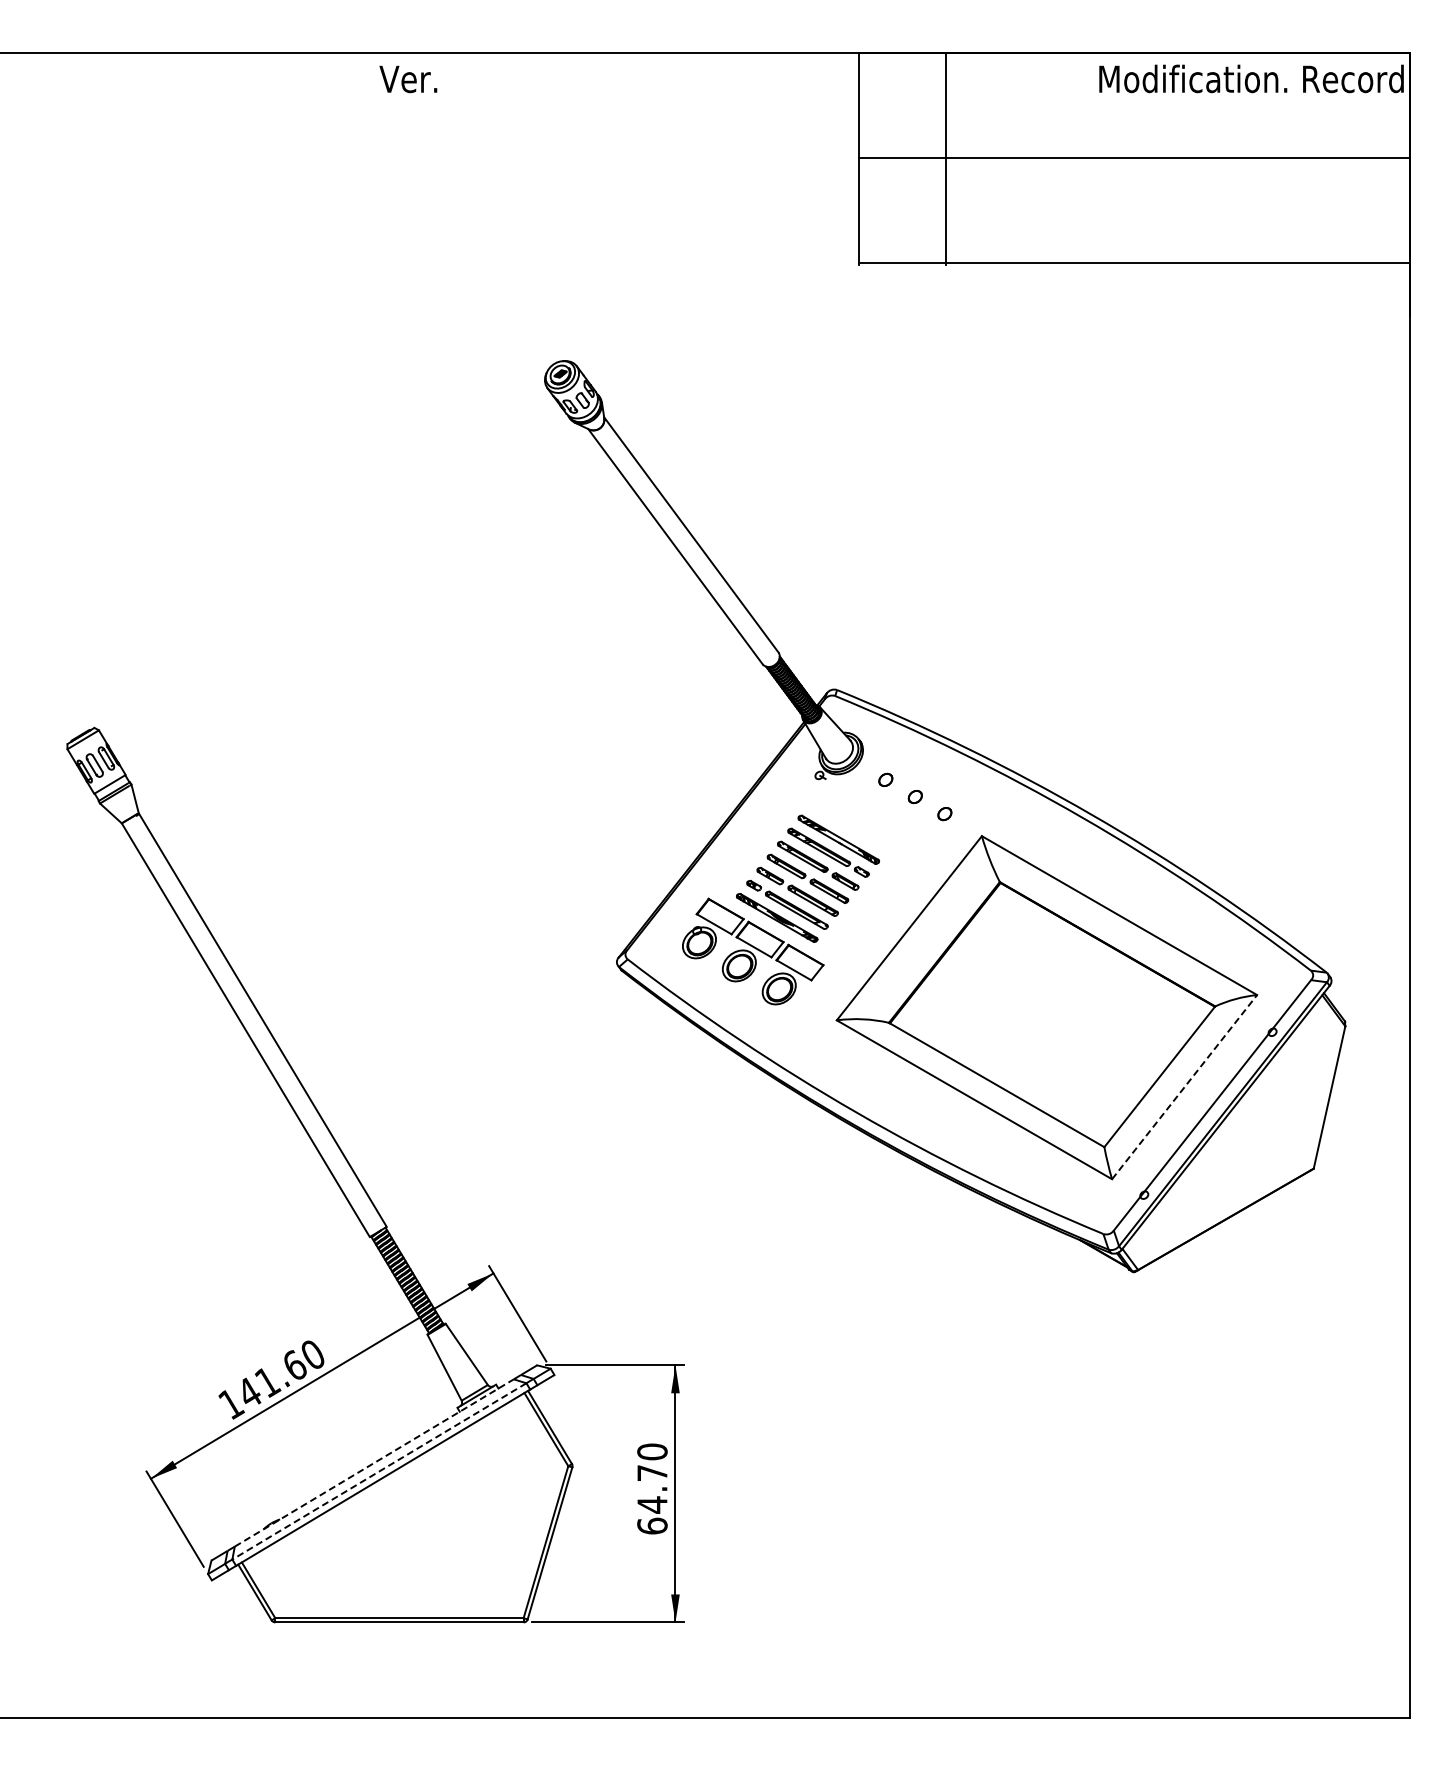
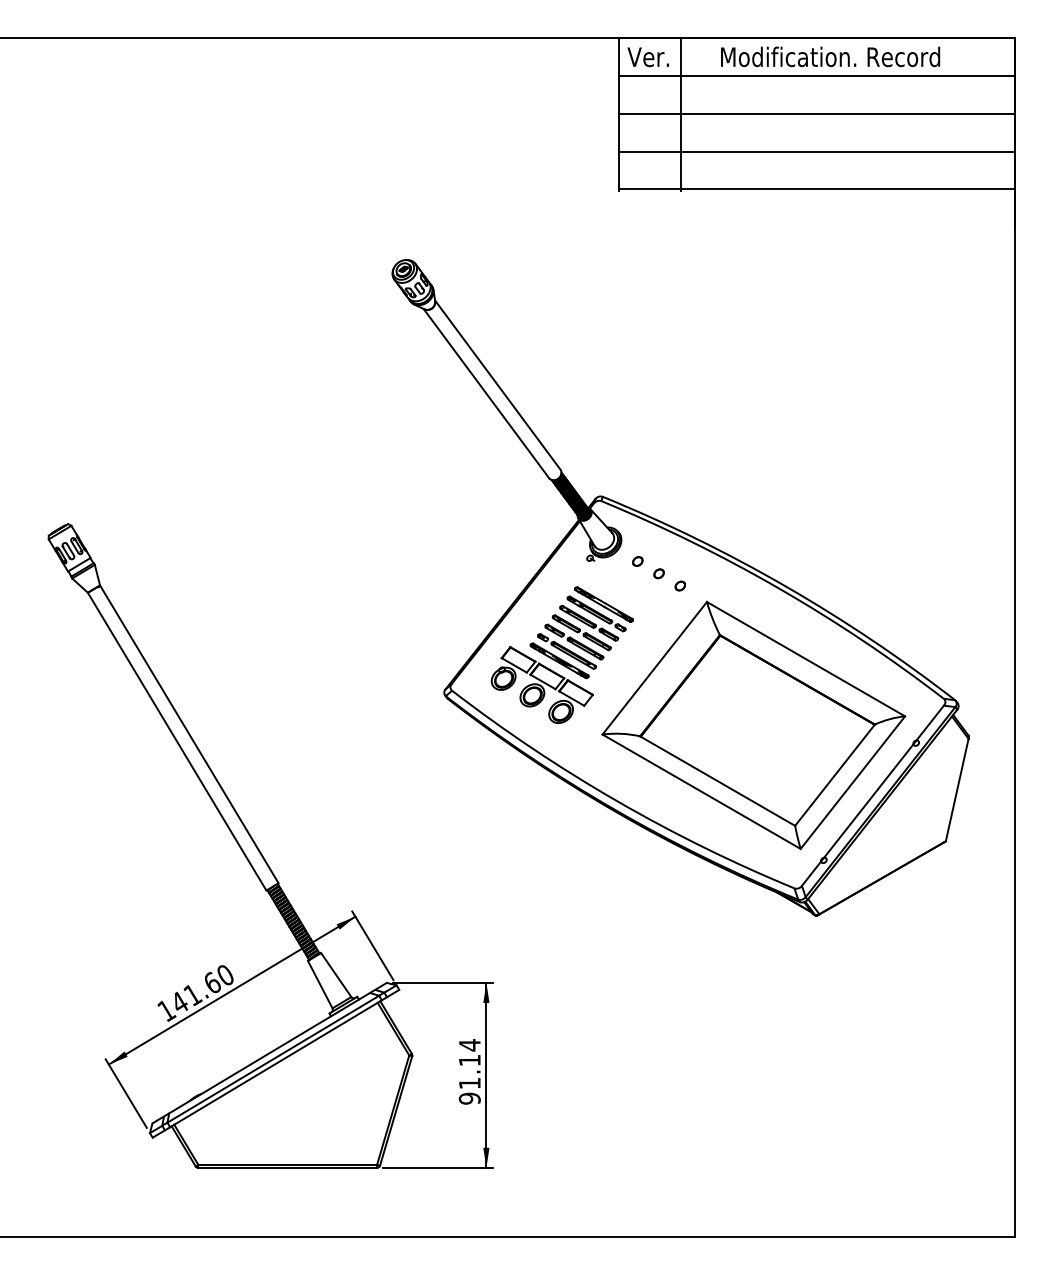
text: (1251, 78) -> (830, 56), moved
text: (408, 79) -> (648, 57), moved
line: (1134, 105) -> (816, 76), added
line: (1134, 210) -> (816, 151), added
line: (1184, 1086) -> (852, 782), dashed -> solid
line: (374, 1462) -> (269, 1052), dashed -> solid
line: (378, 1471) -> (272, 1059), dashed -> solid
text: (652, 1488) -> (469, 1071), 64.70 -> 91.14

